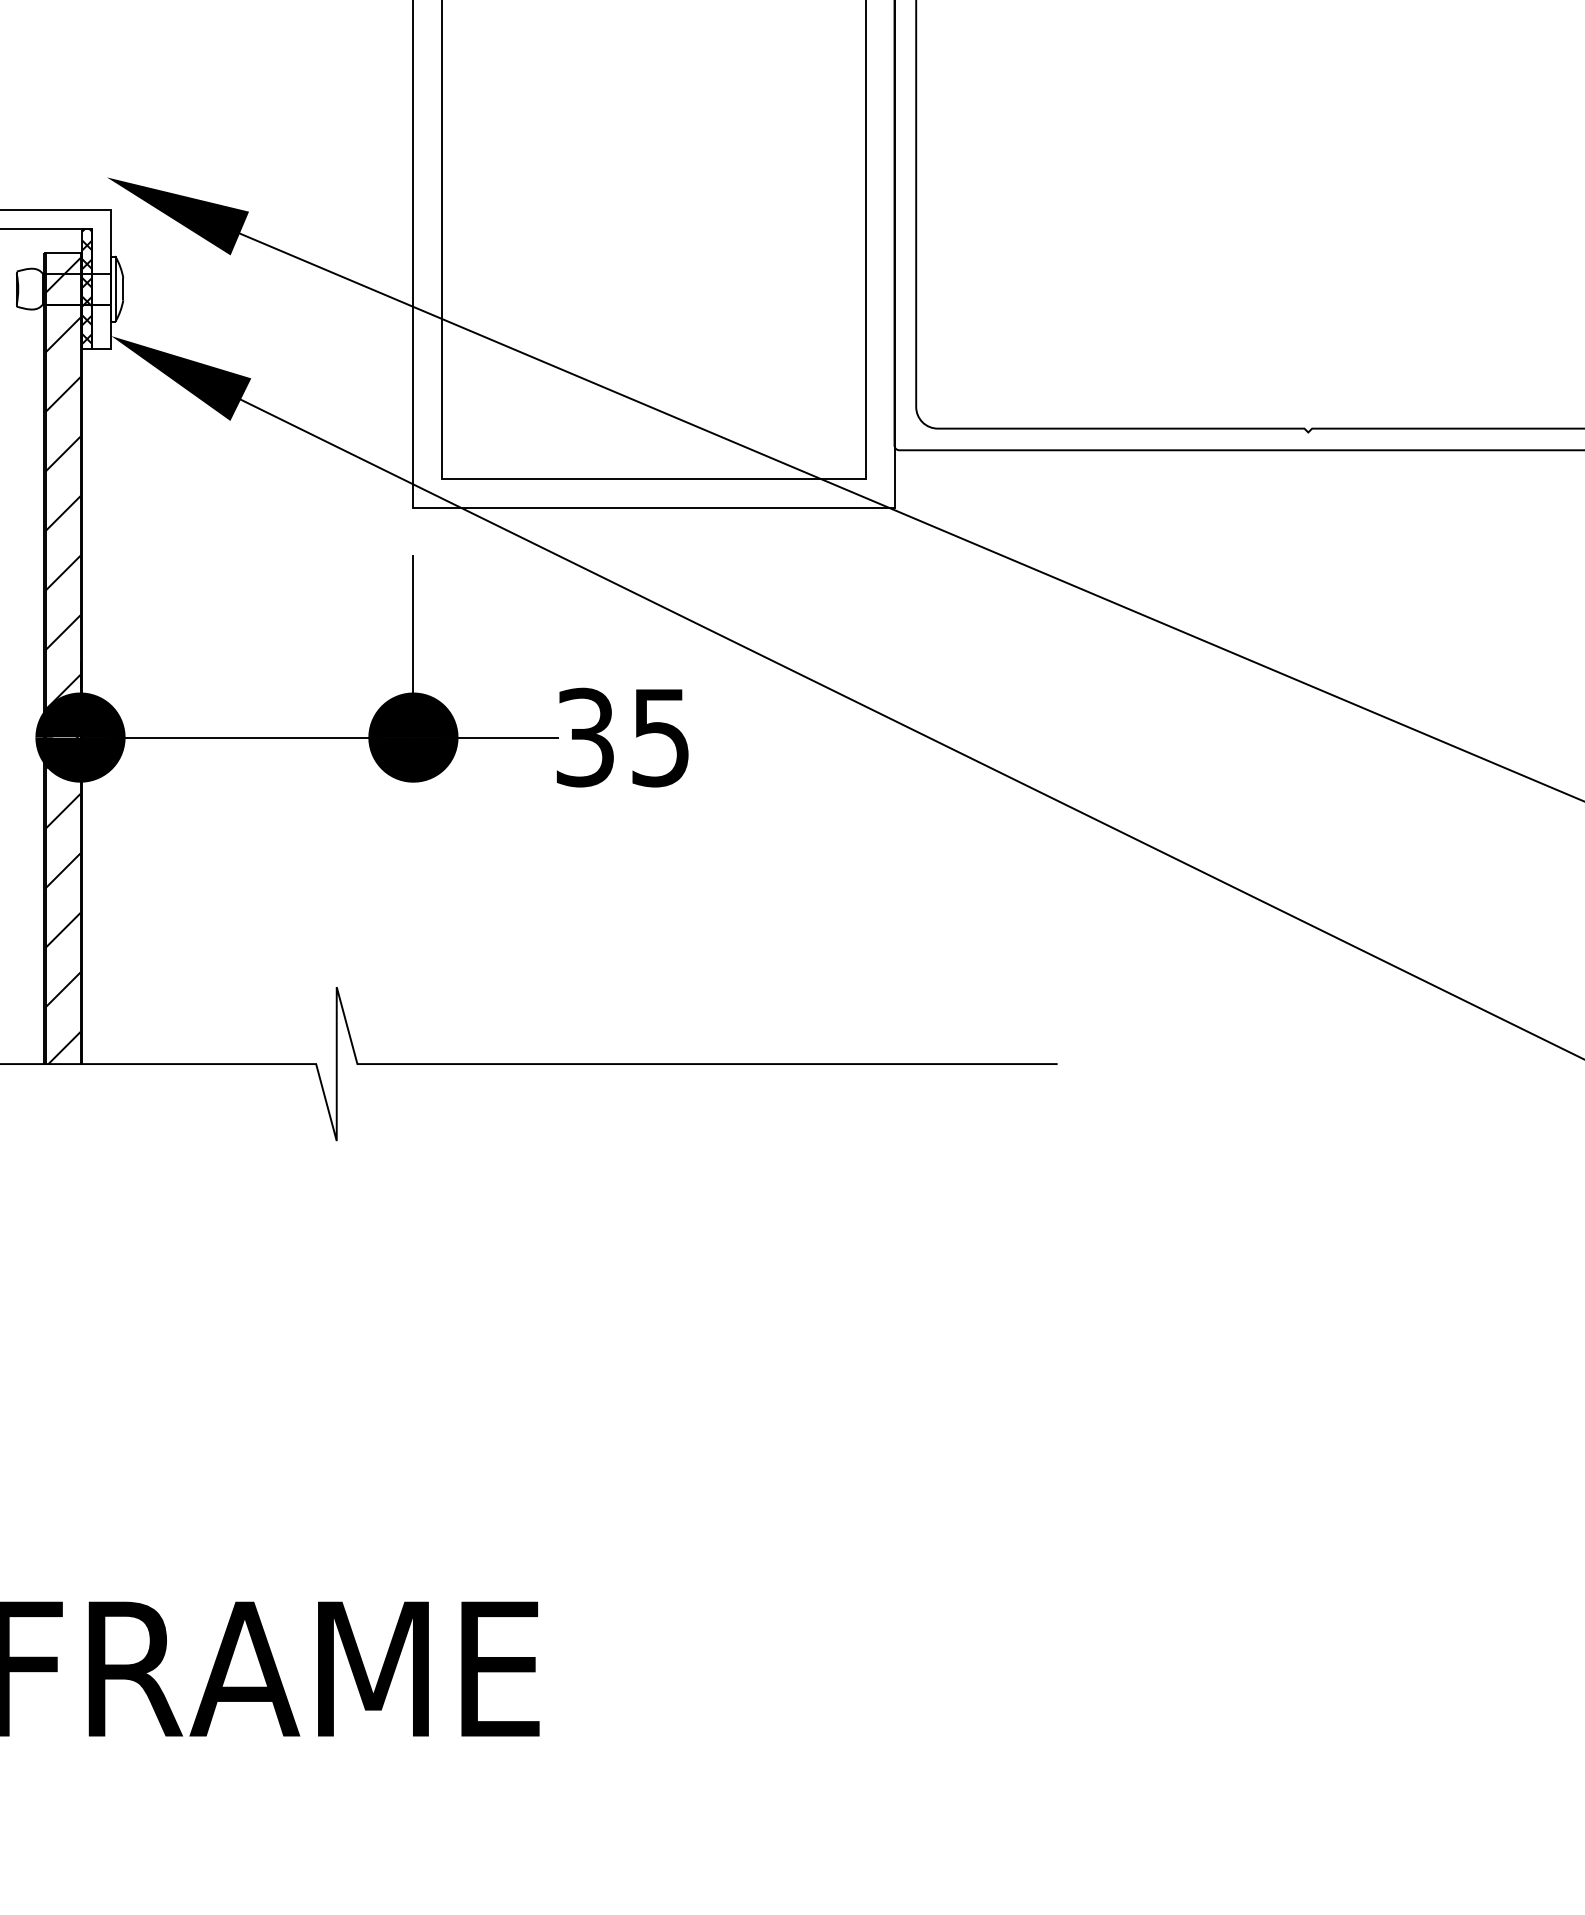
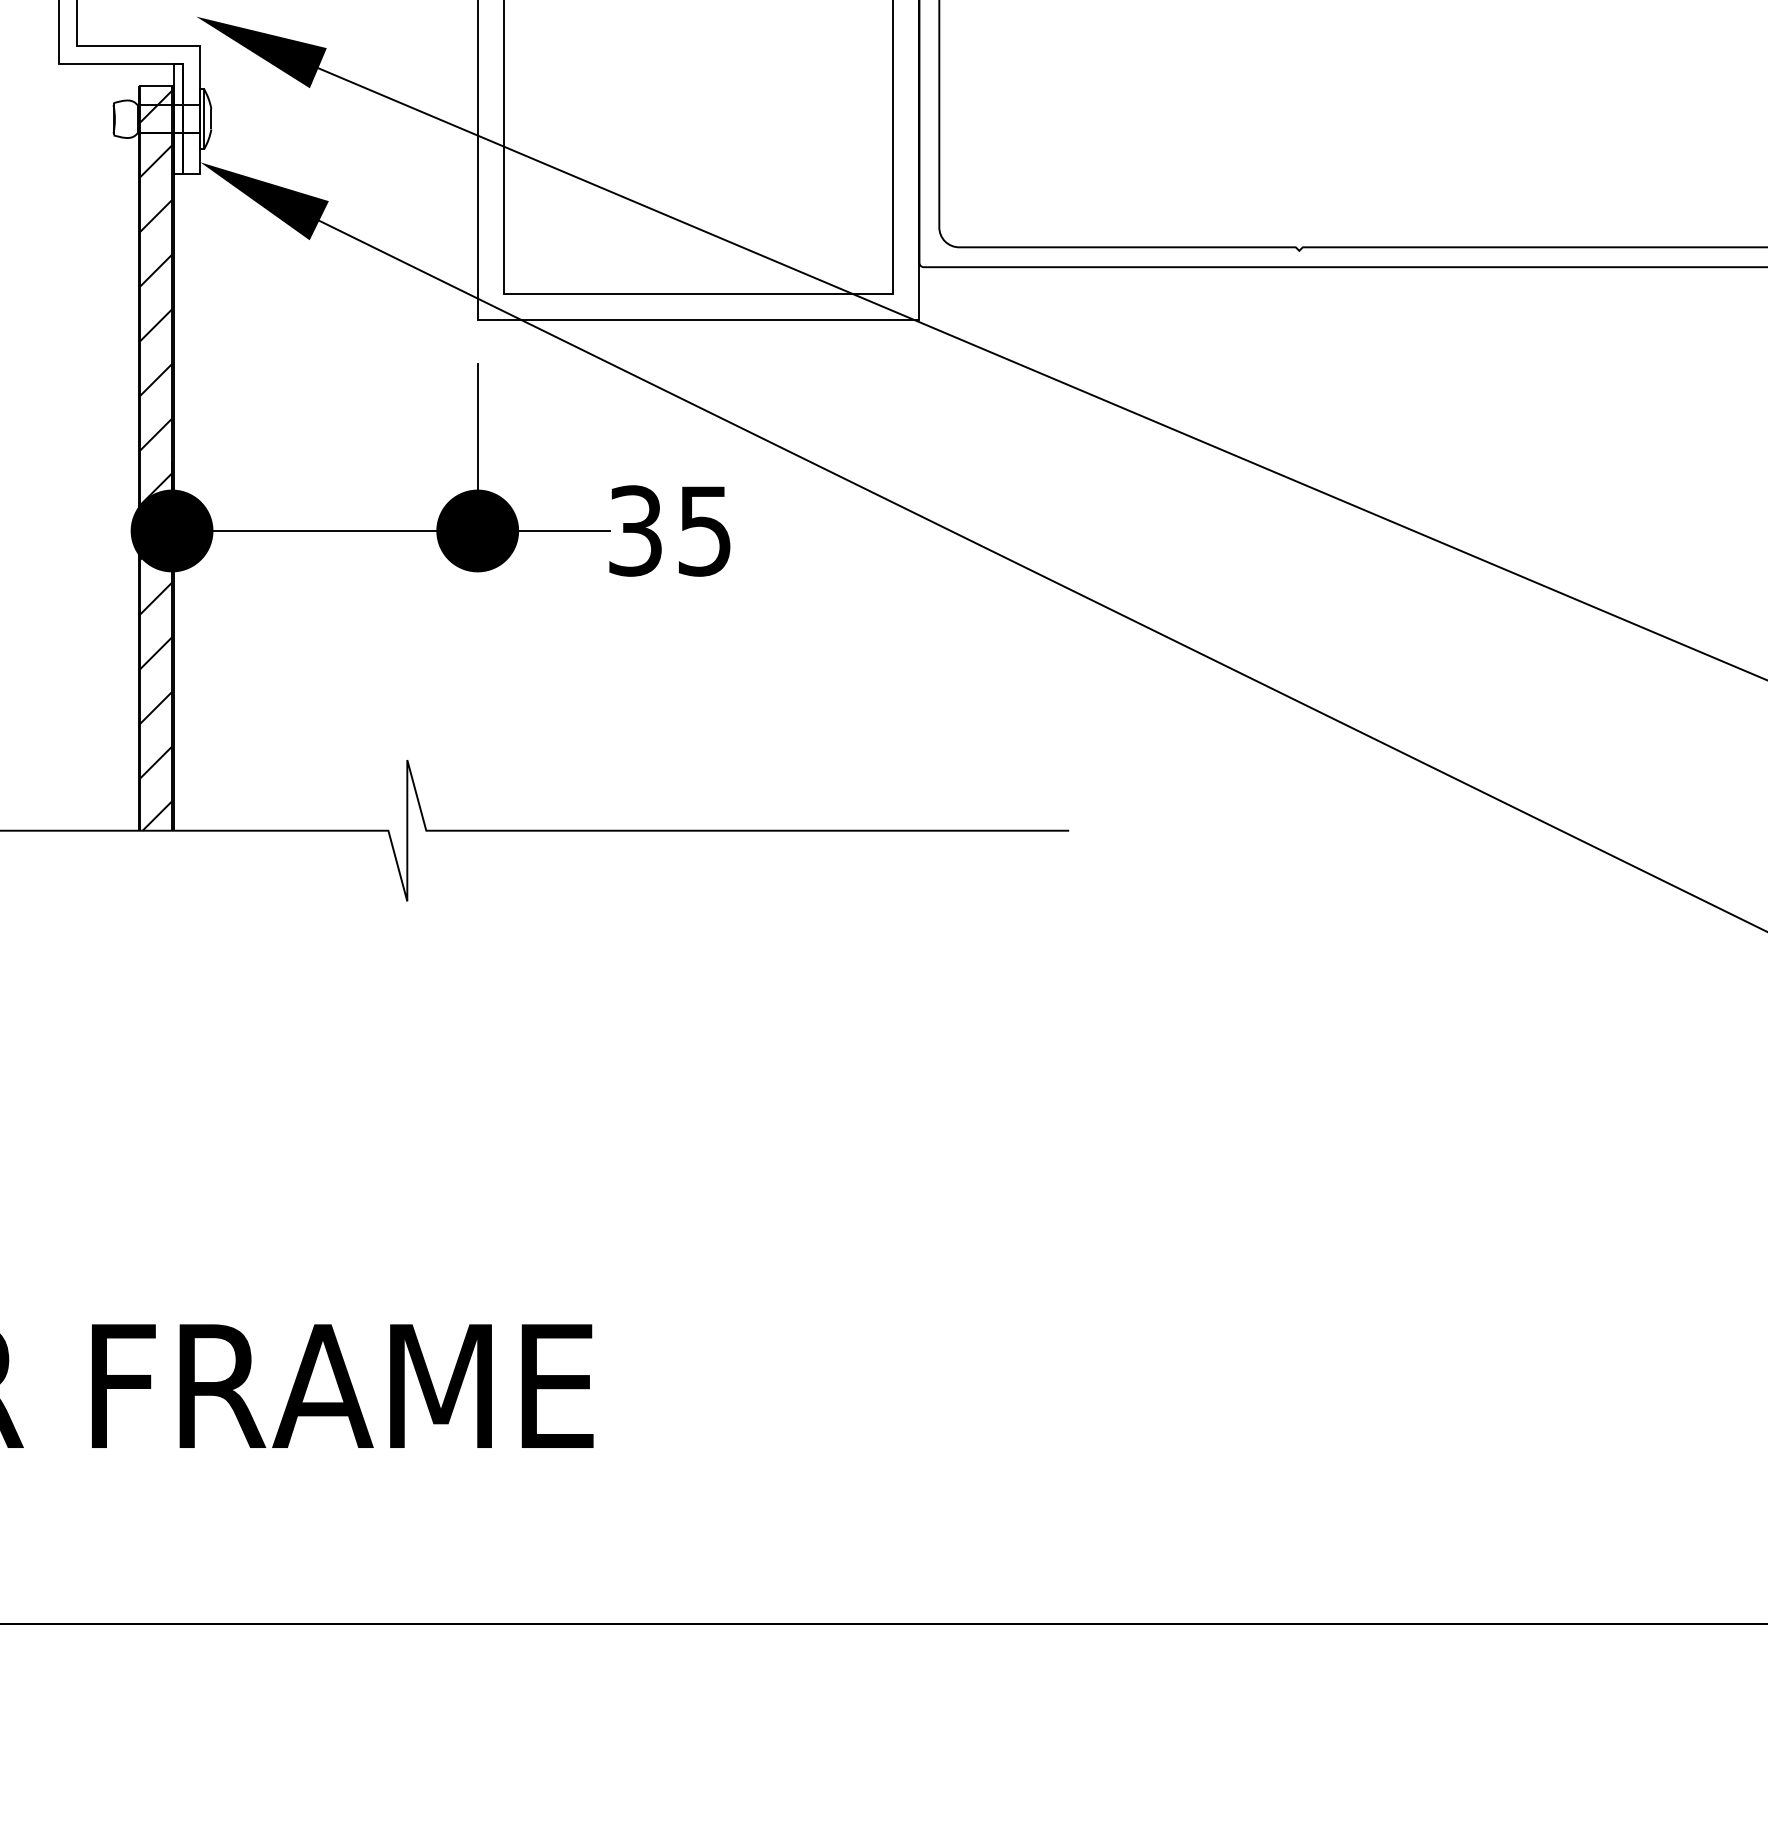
hatch: (86, 286) -> (177, 116), removed

